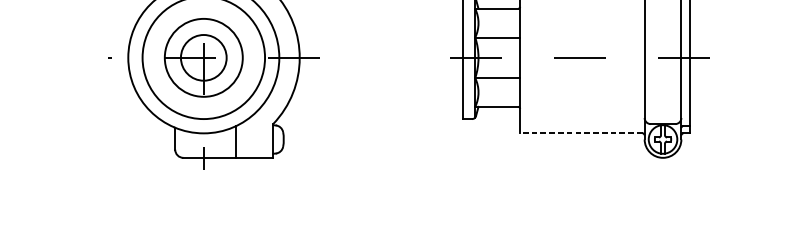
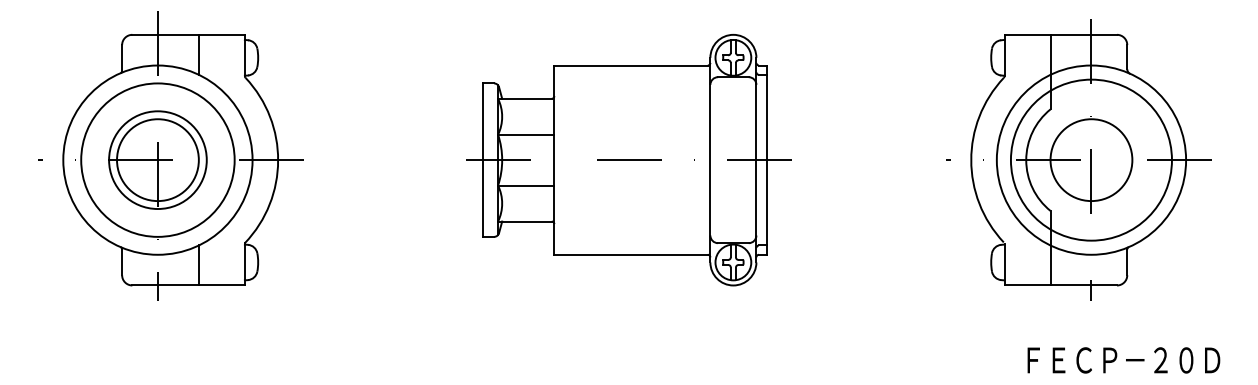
circle: (203, 58) -> (157, 160), size x1.43
line: (581, 133) -> (631, 254), dashed -> solid

